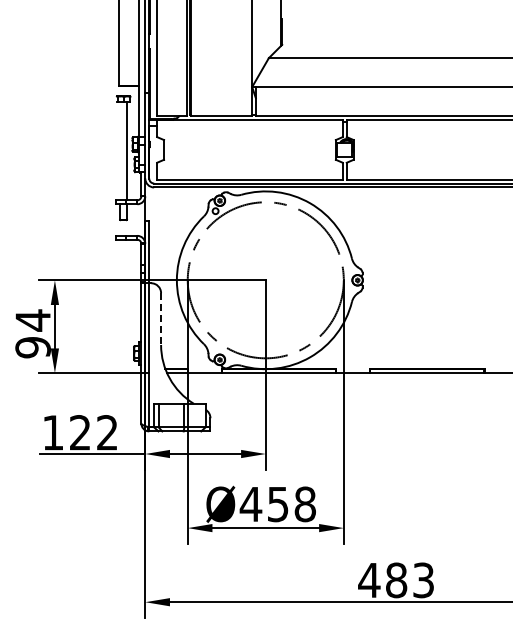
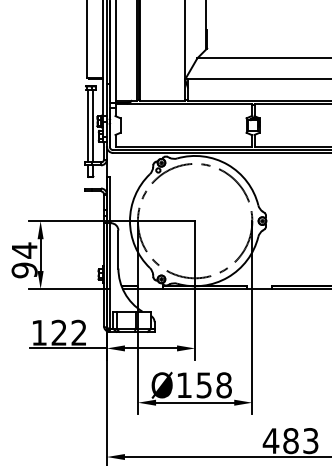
line: (120, 150) -> (88, 125), added
line: (161, 319) -> (118, 249), dashed -> solid
text: (250, 504) -> (183, 385), Ø458 -> Ø158

